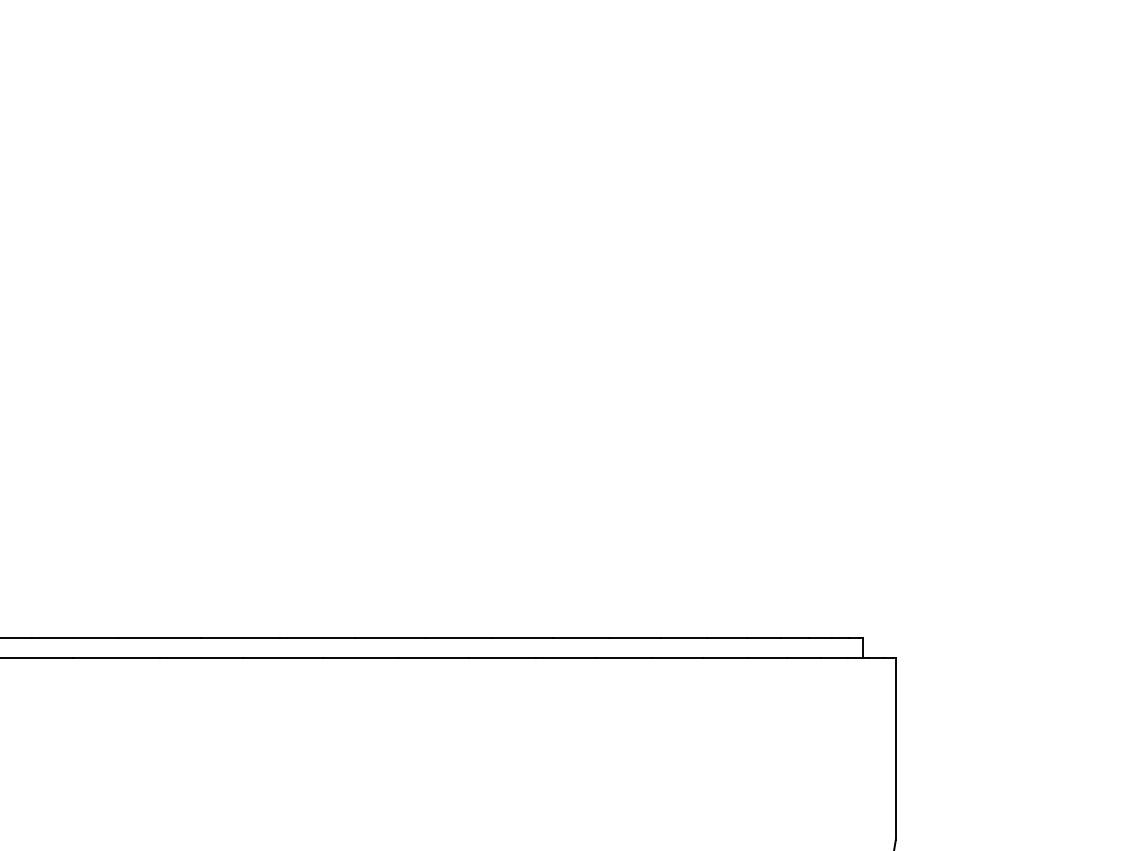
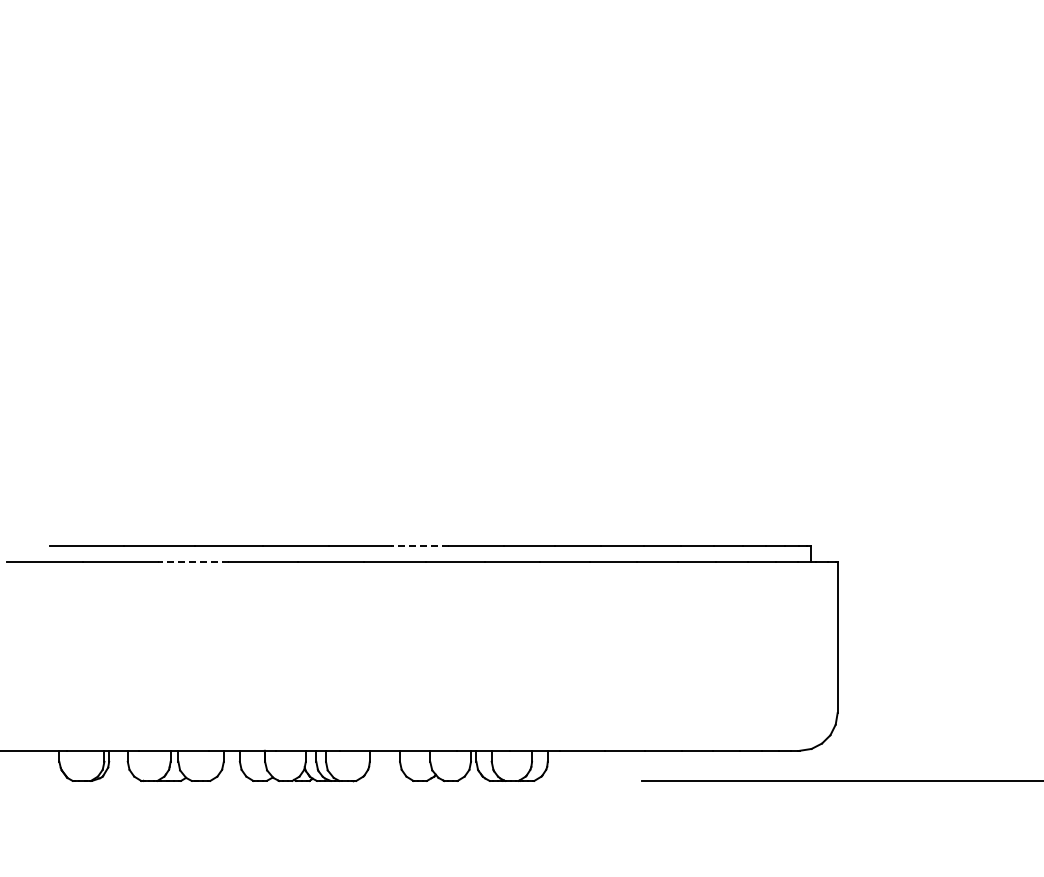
line: (389, 638) -> (419, 546), solid -> dashed
line: (116, 657) -> (193, 562), solid -> dashed

